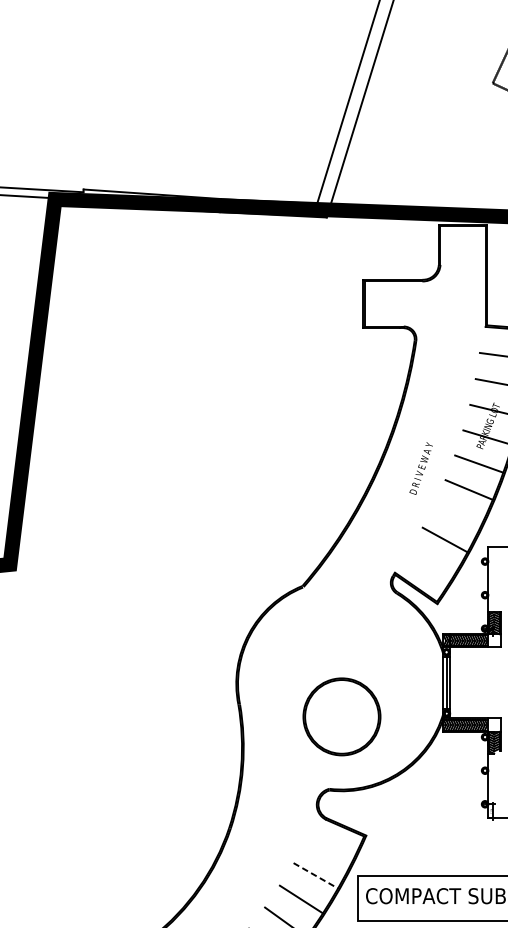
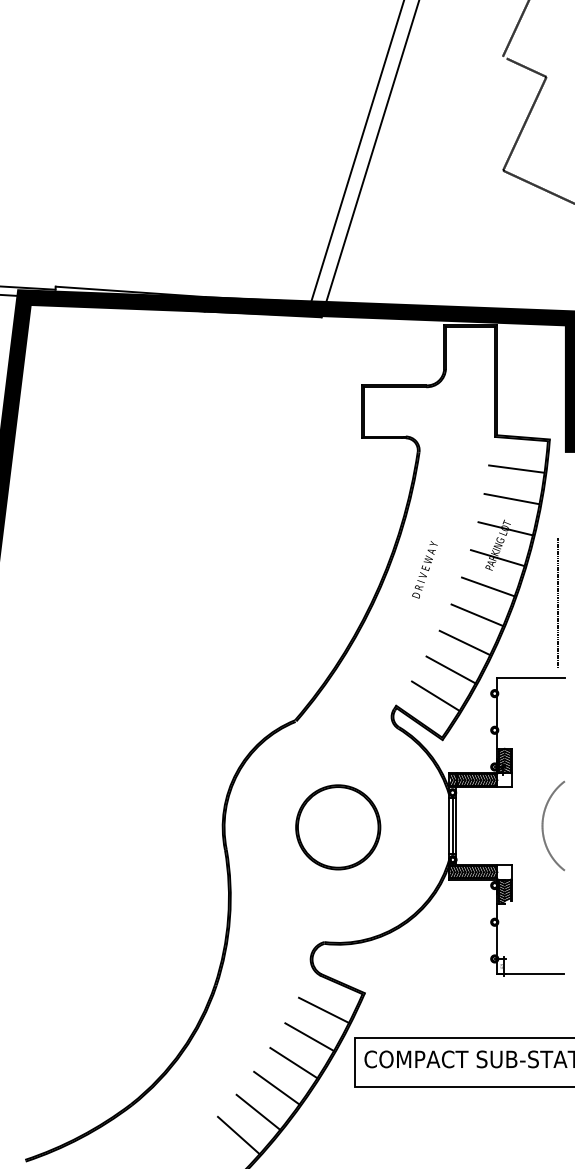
text: (420, 468) -> (424, 569), moved
line: (457, 514) -> (464, 642), added
line: (430, 563) -> (435, 695), added
part: (342, 716) -> (338, 827), moved
line: (329, 850) -> (324, 1009), added
line: (315, 876) -> (309, 1037), dashed -> solid

